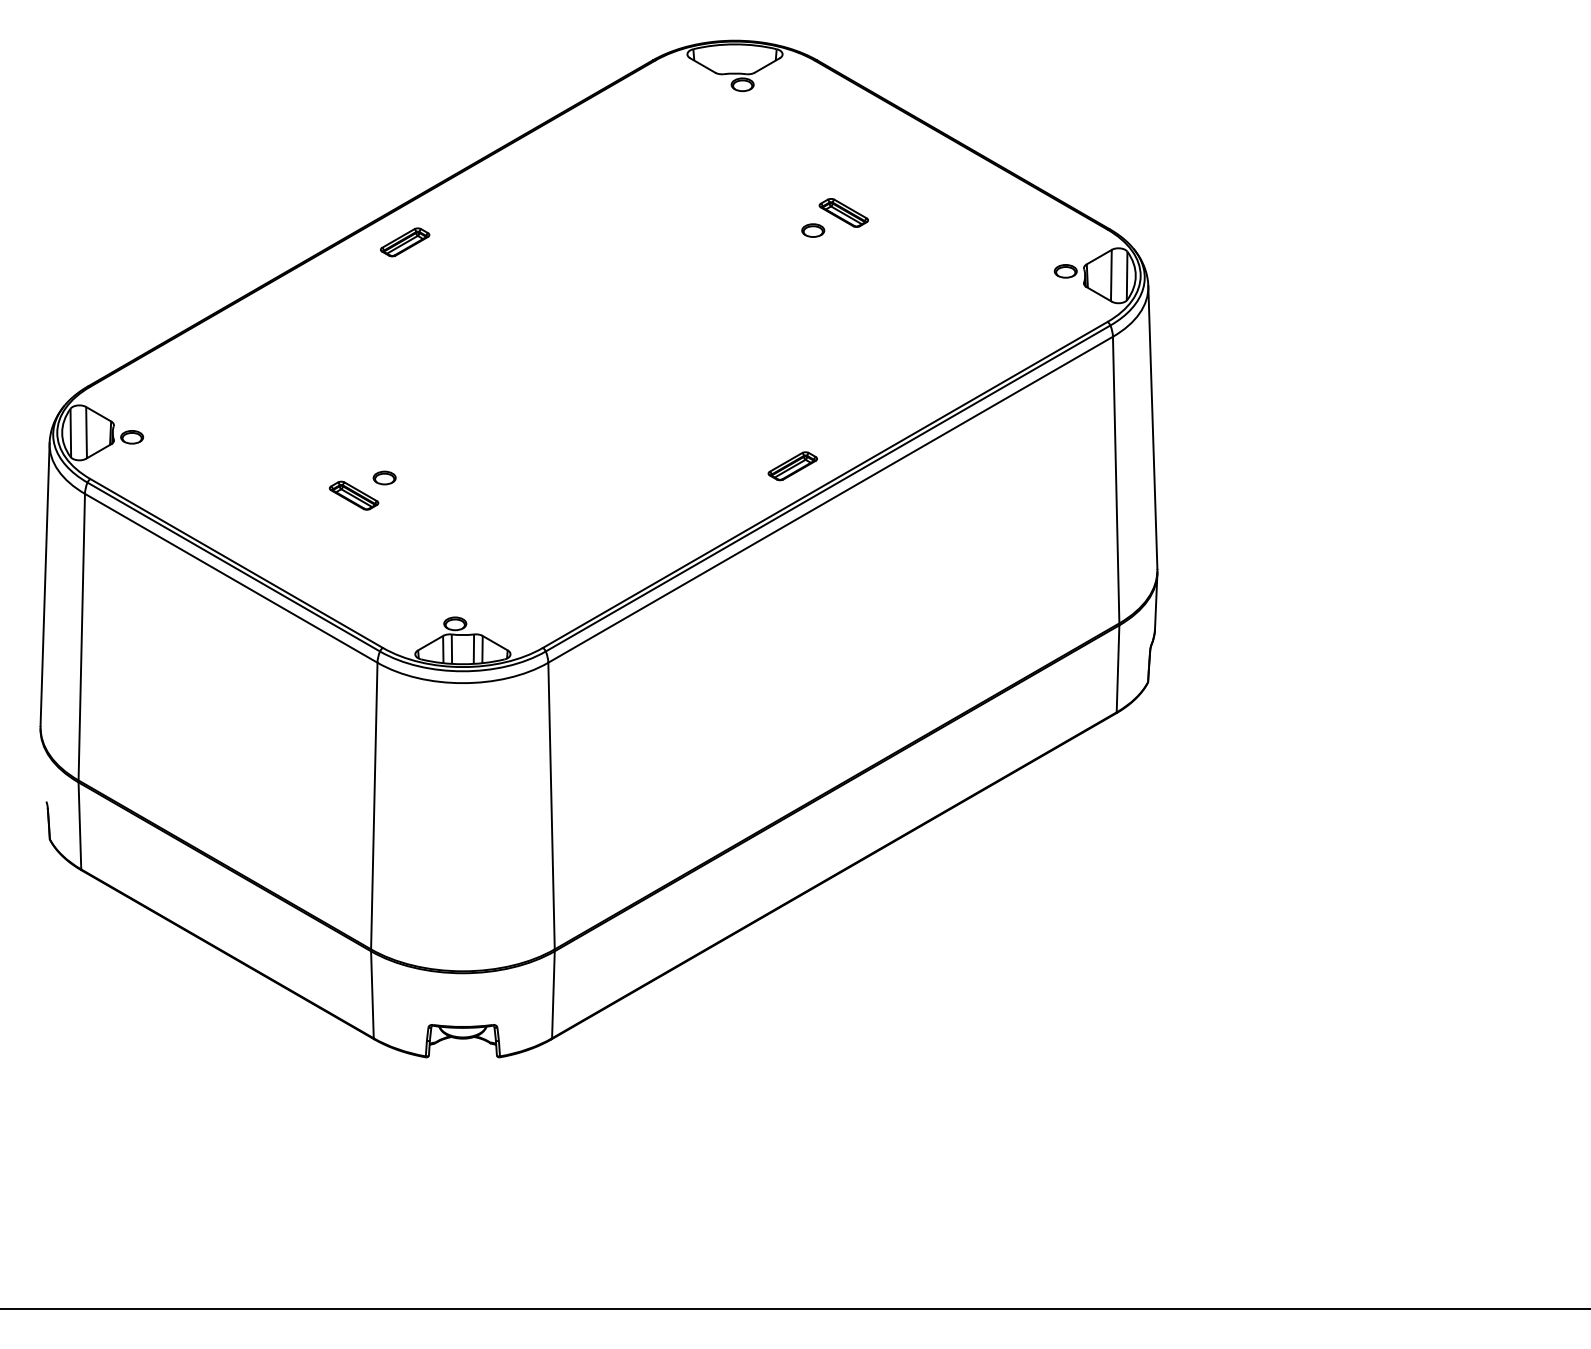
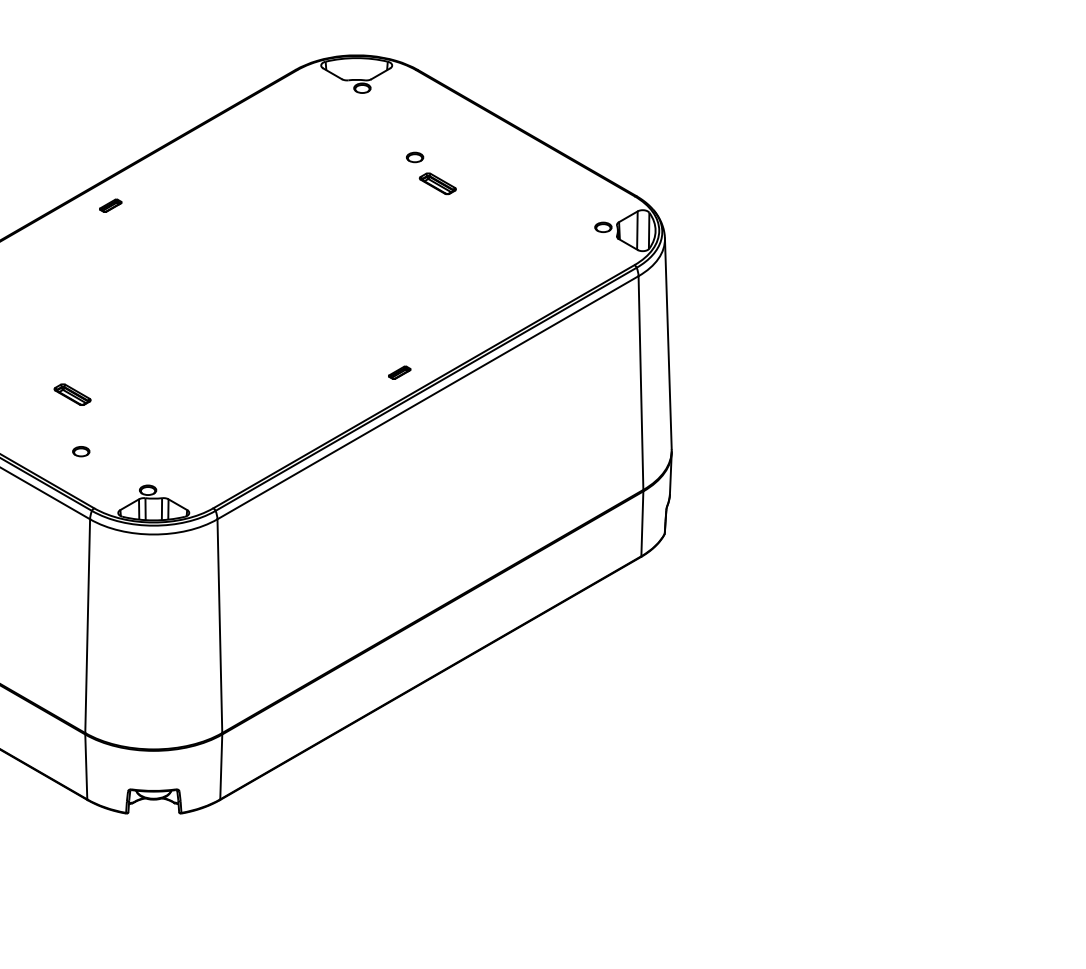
part: (813, 230) -> (415, 157), moved
part: (405, 242) -> (110, 205), size x0.6
part: (792, 466) -> (399, 372), size x0.6
part: (384, 477) -> (81, 451), moved

